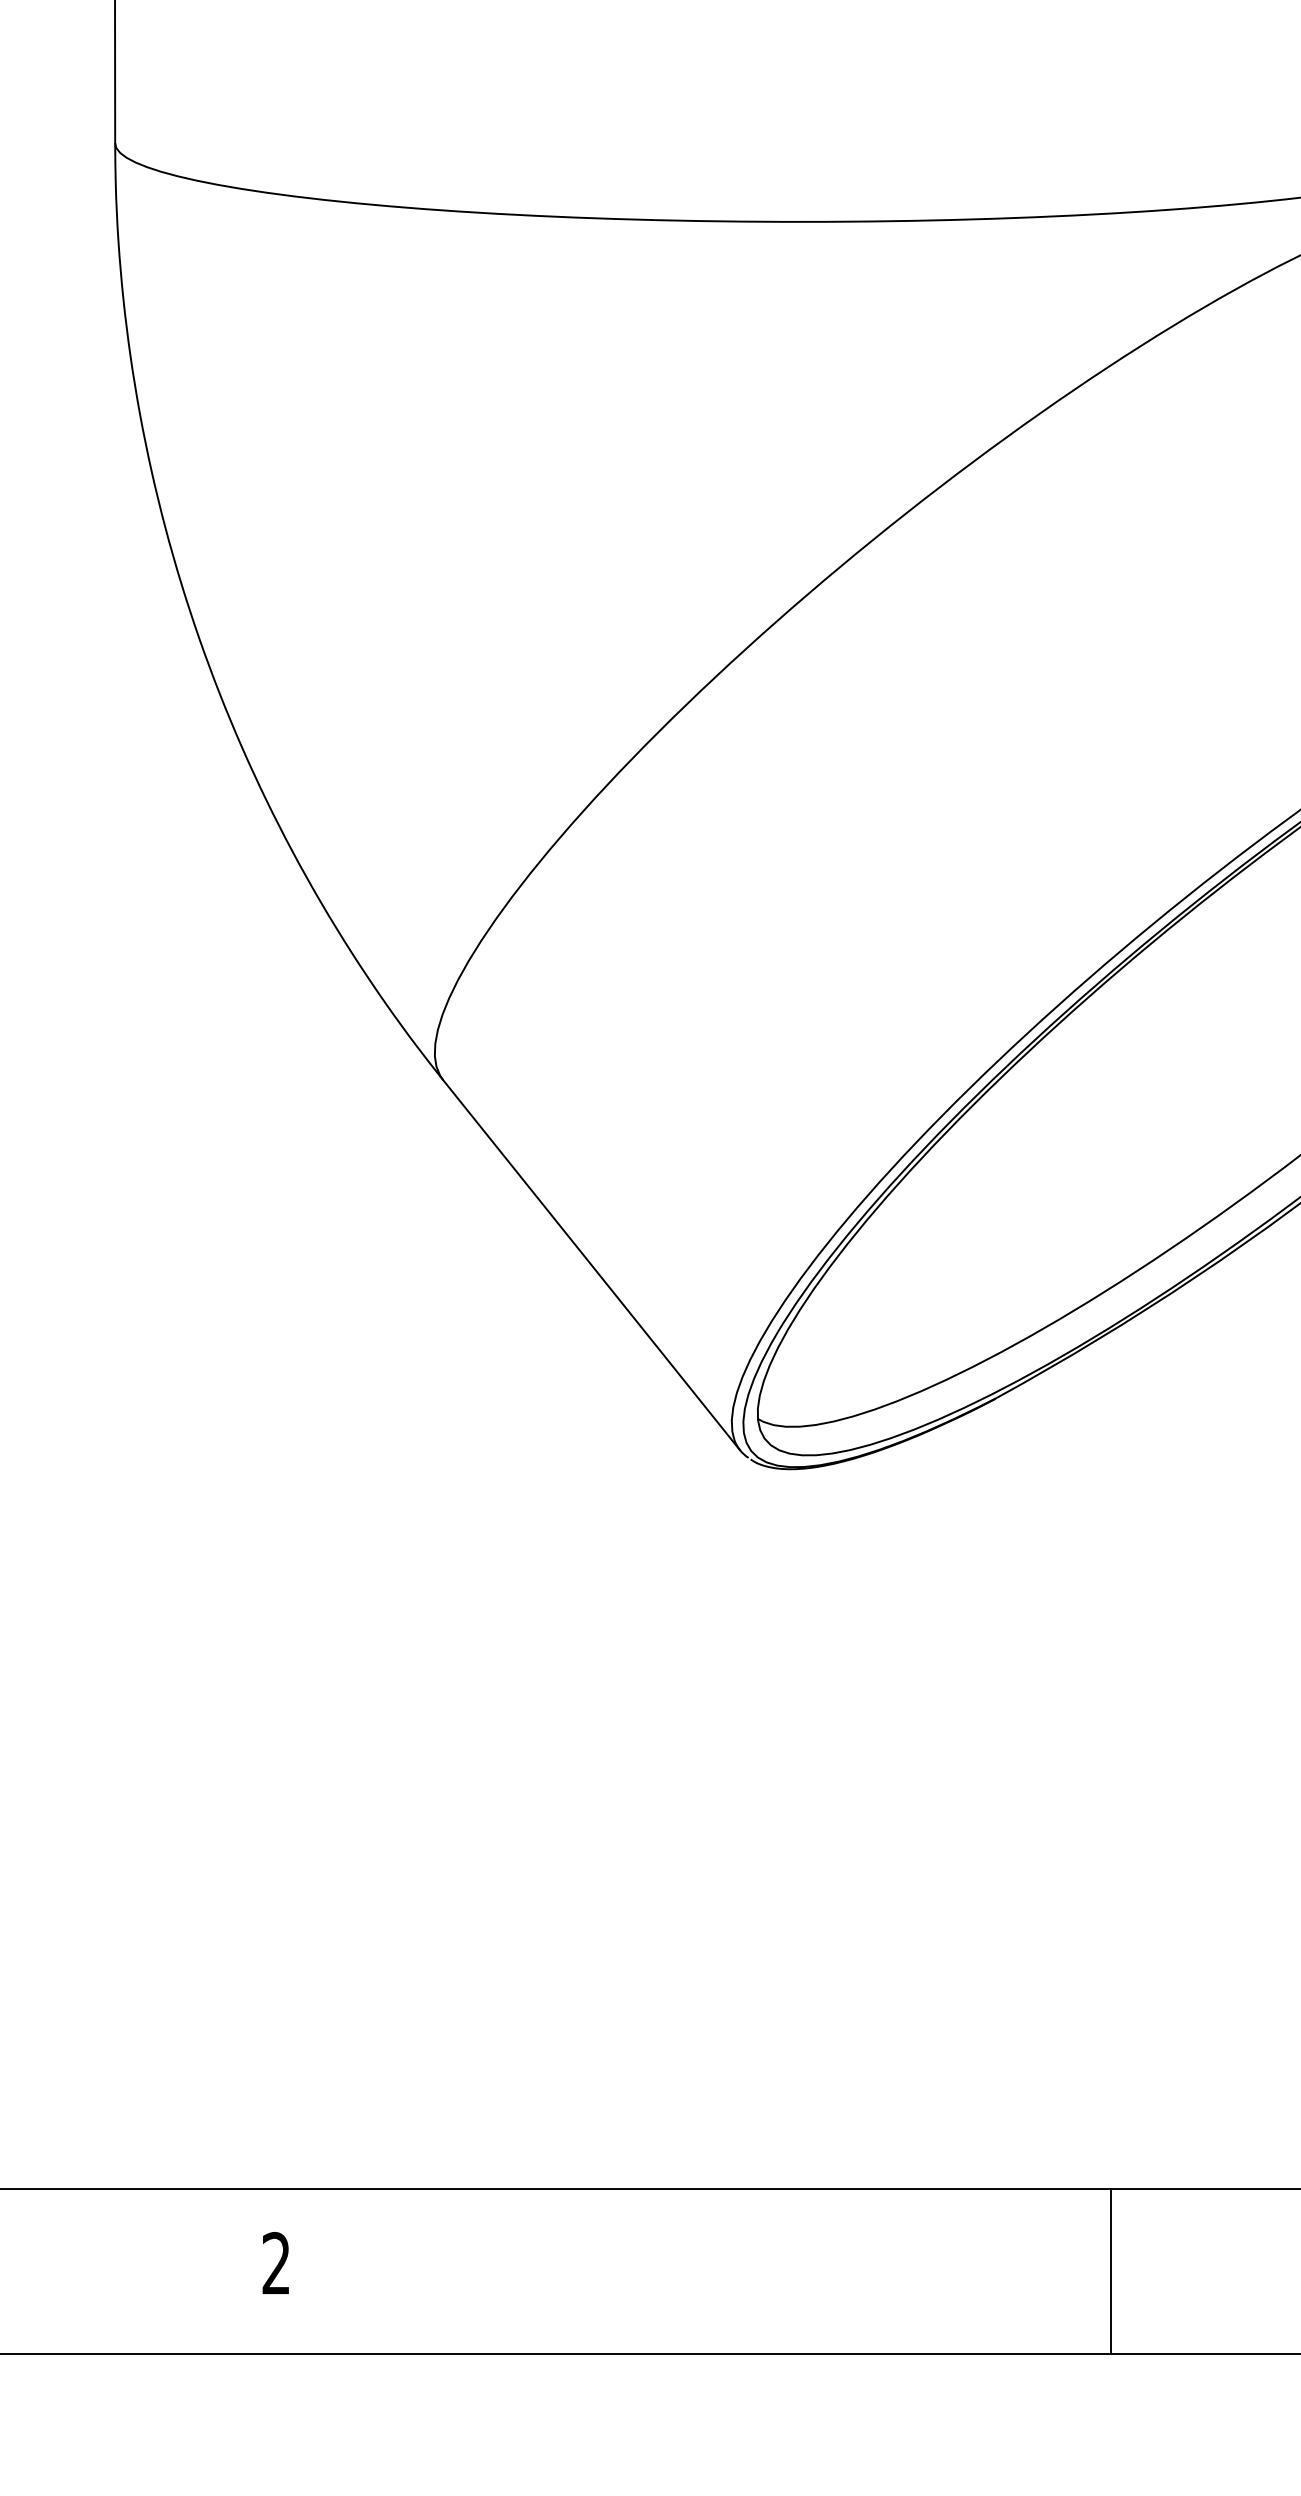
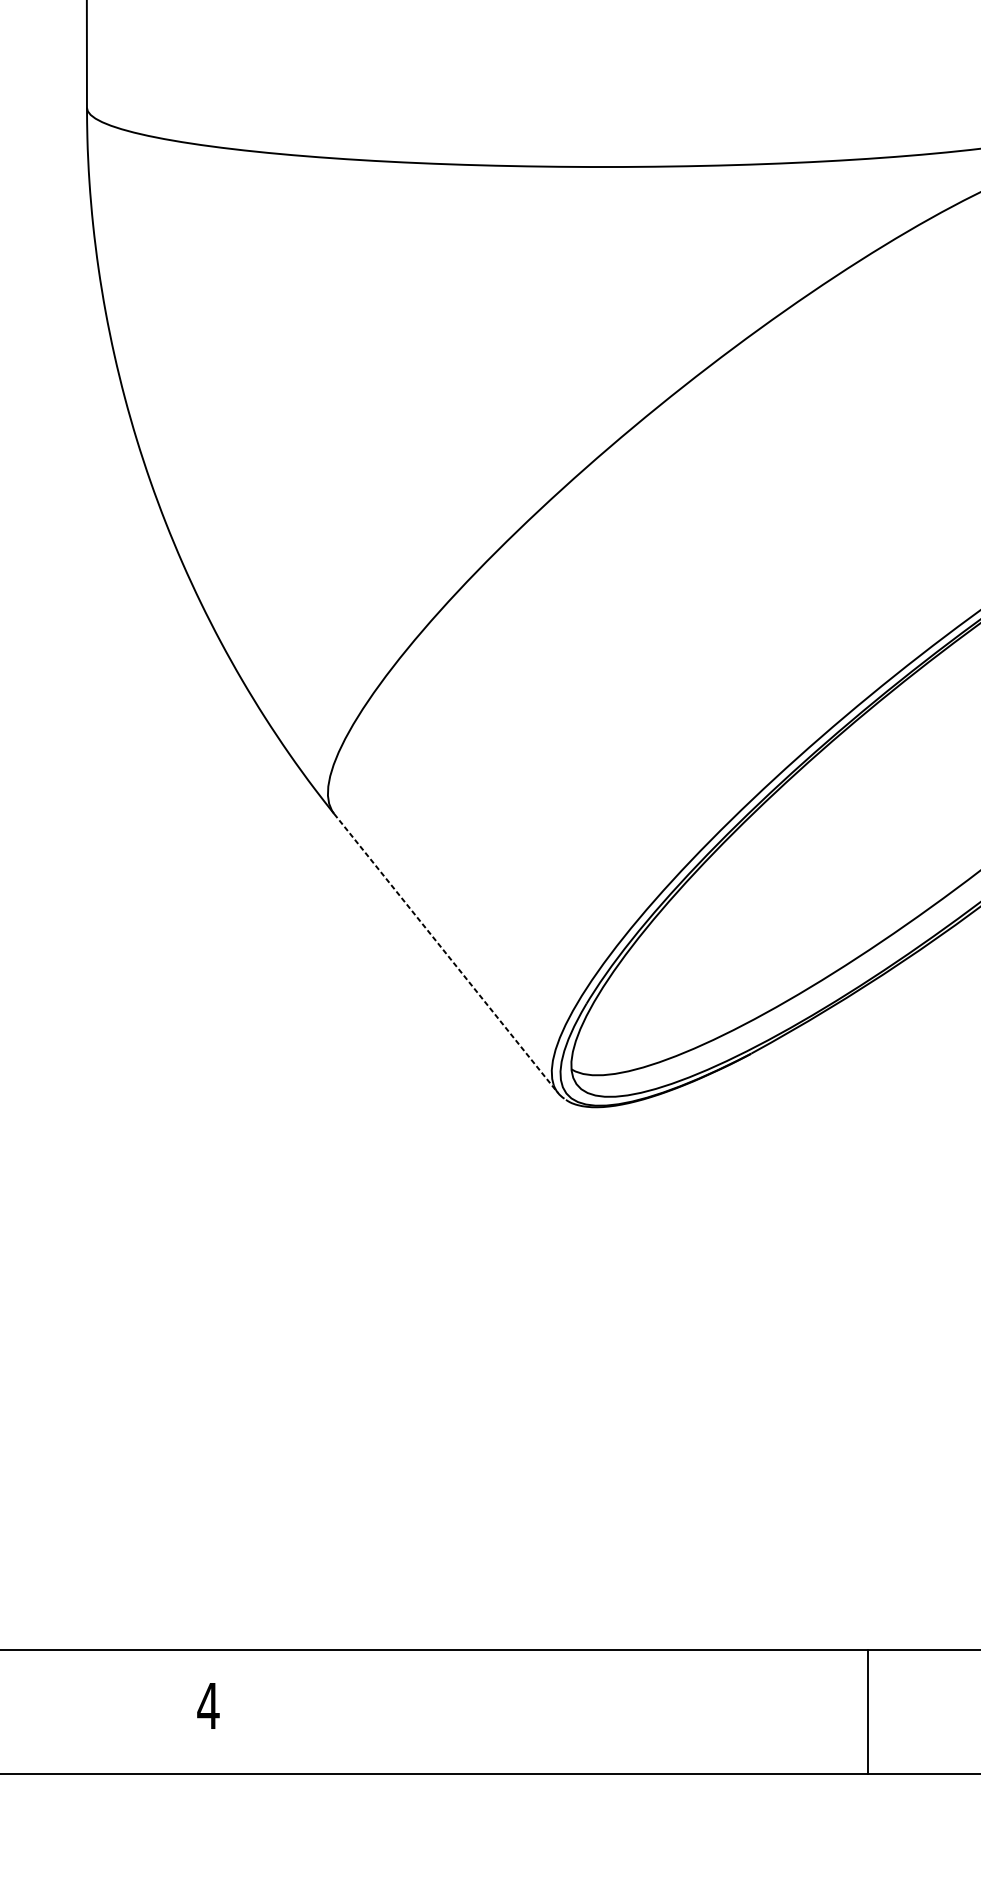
line: (591, 1265) -> (446, 953), solid -> dashed
text: (276, 2262) -> (208, 1705), 2 -> 4
line: (1110, 2271) -> (868, 1712), moved

